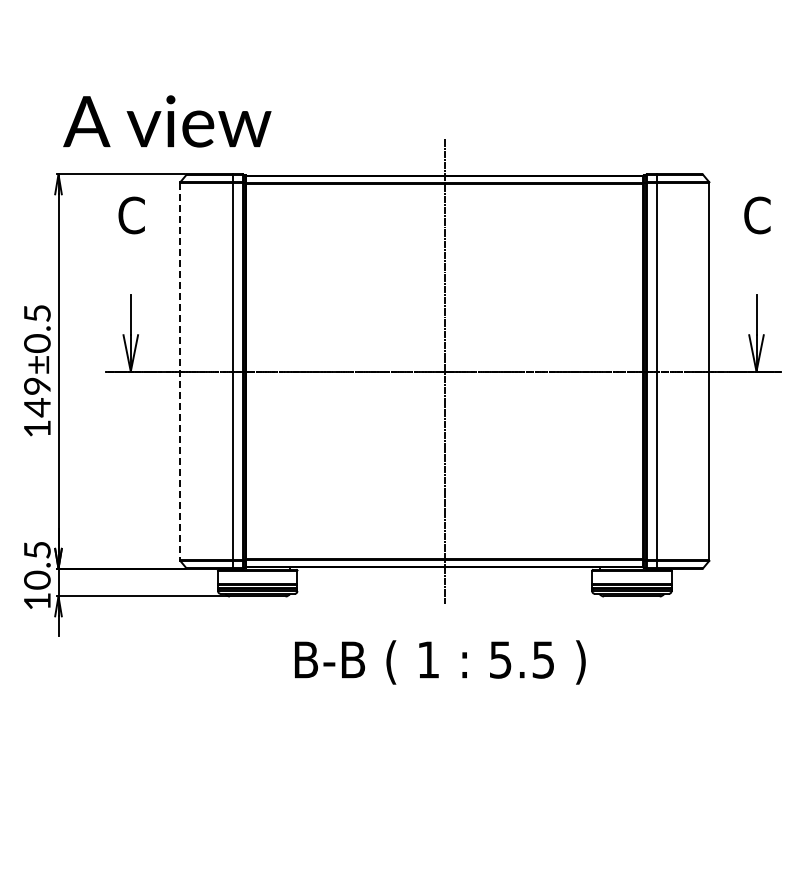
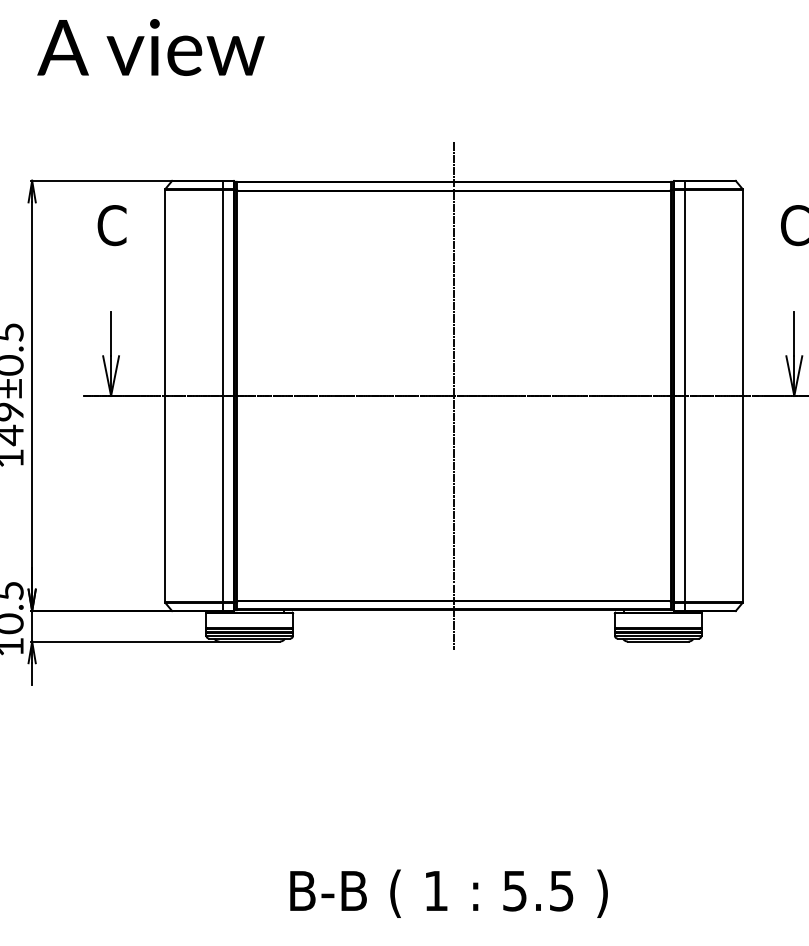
text: (167, 121) -> (151, 47), moved
line: (180, 371) -> (165, 395), dashed -> solid
text: (440, 662) -> (449, 893), moved

